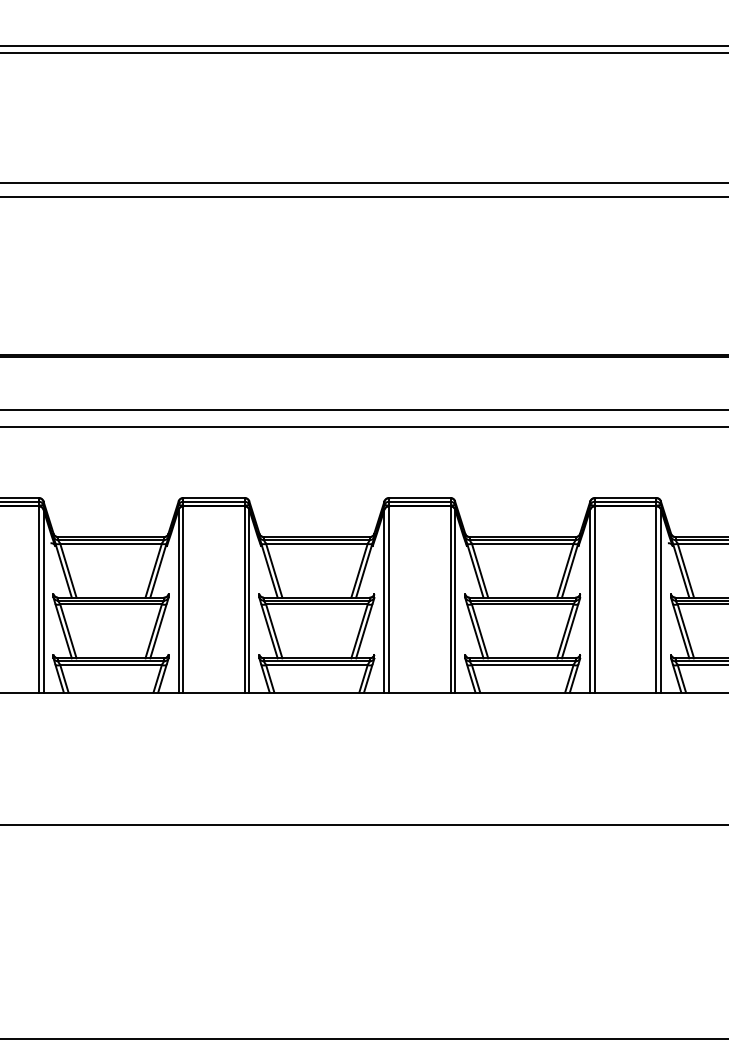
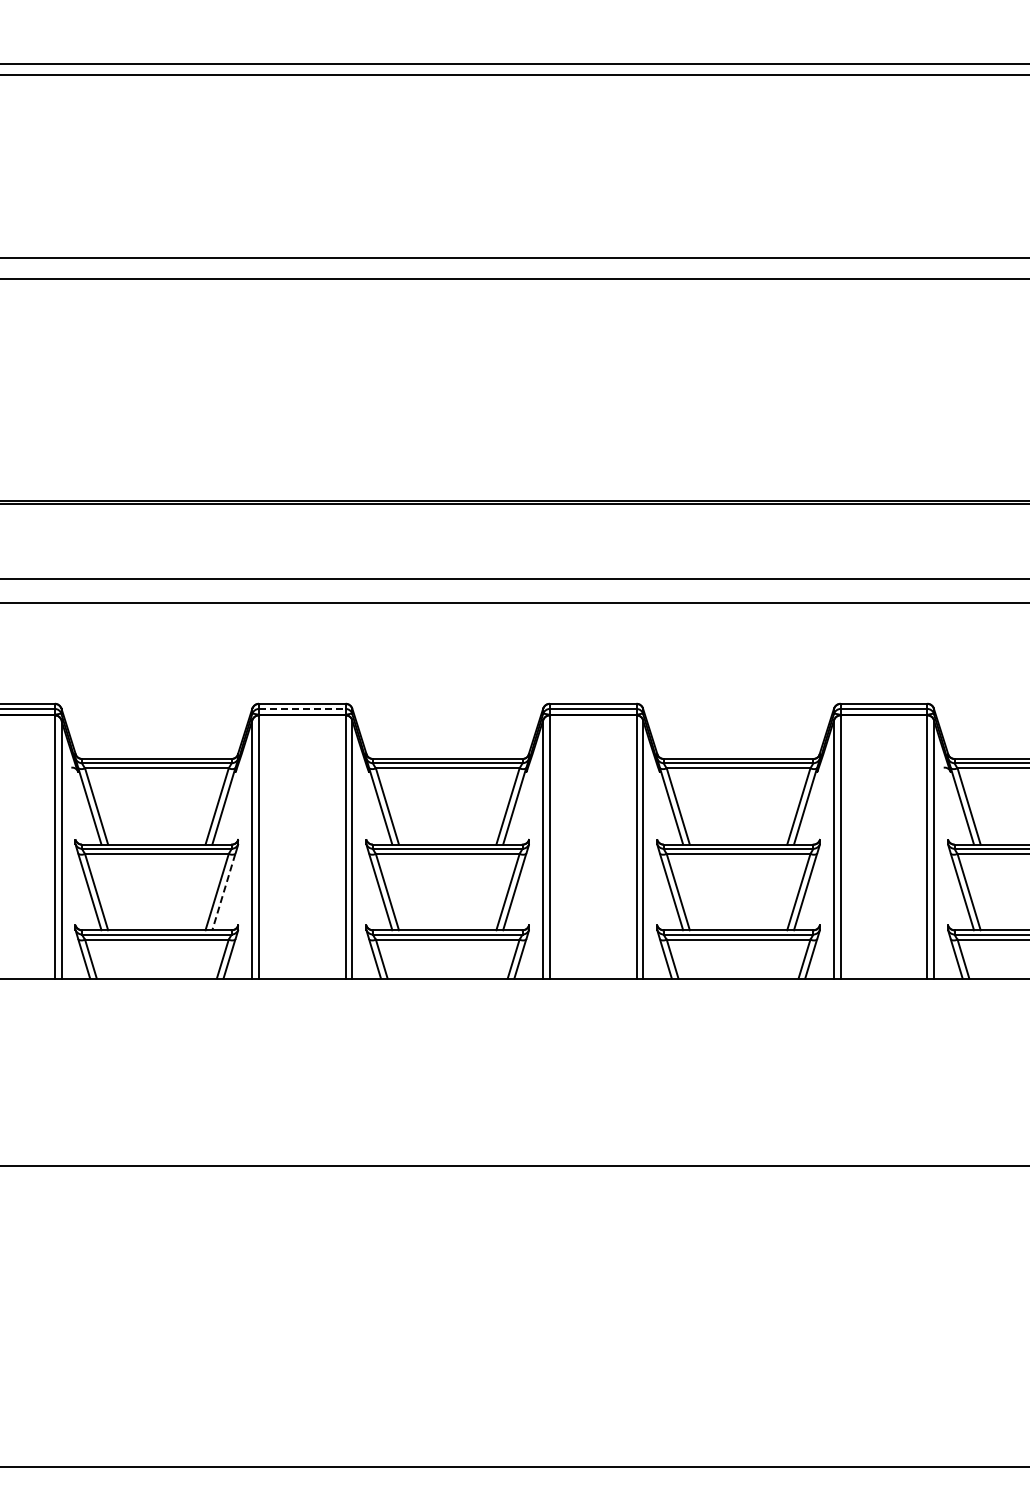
line: (214, 501) -> (302, 708), solid -> dashed
line: (158, 631) -> (223, 892), solid -> dashed

